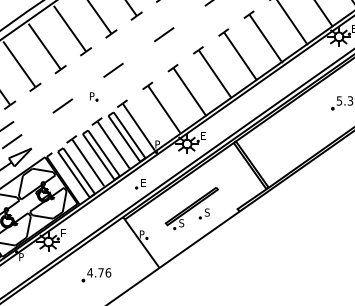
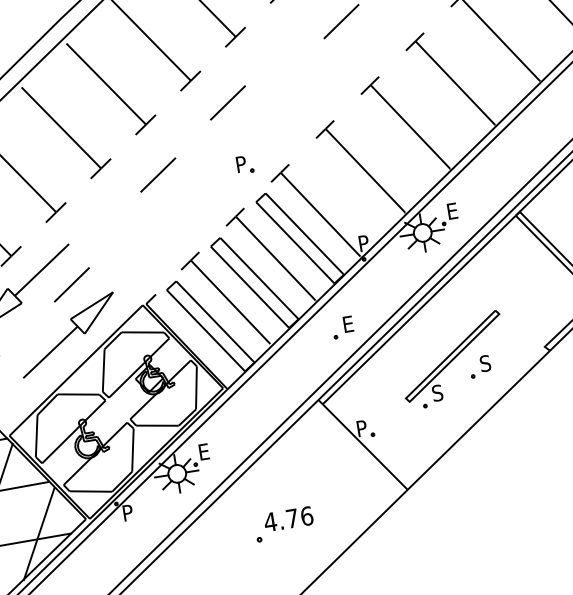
line: (113, 69) -> (227, 101), moved
part: (94, 96) -> (246, 163), moved
line: (62, 105) -> (157, 174), moved

